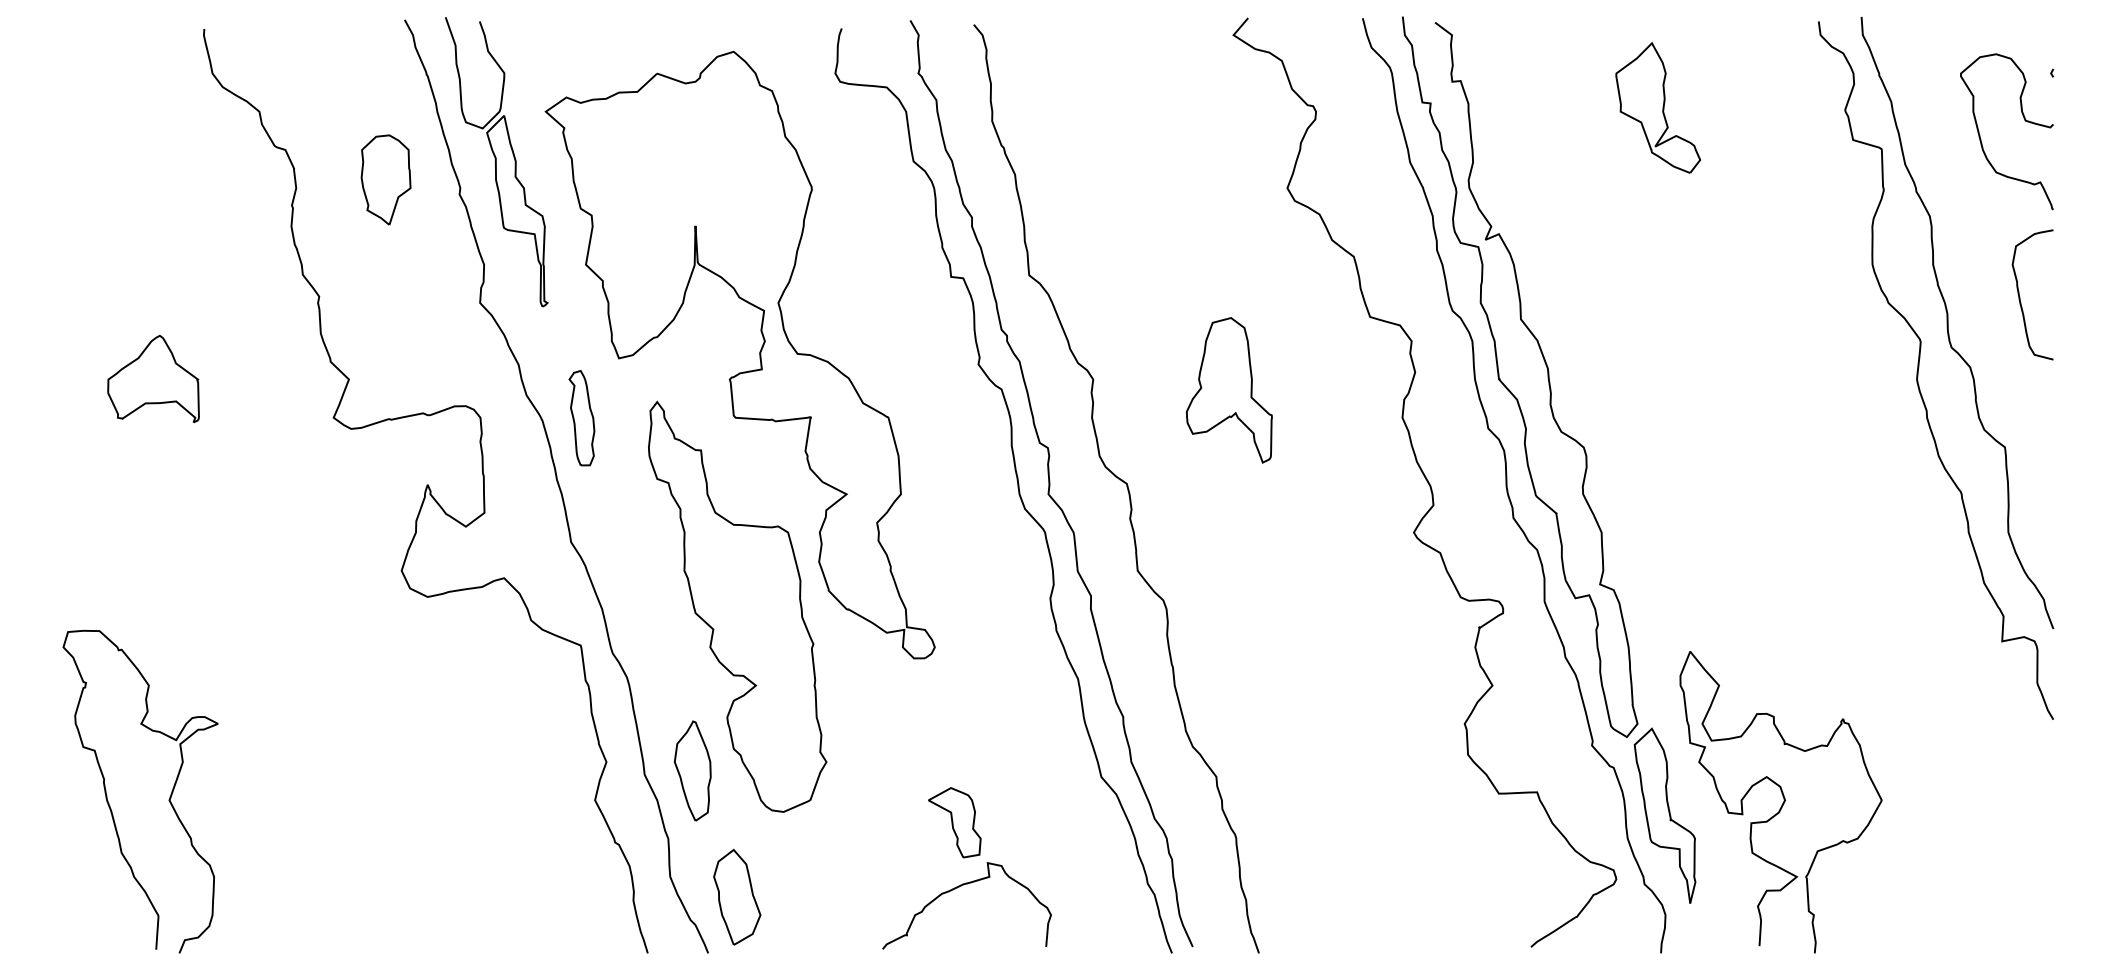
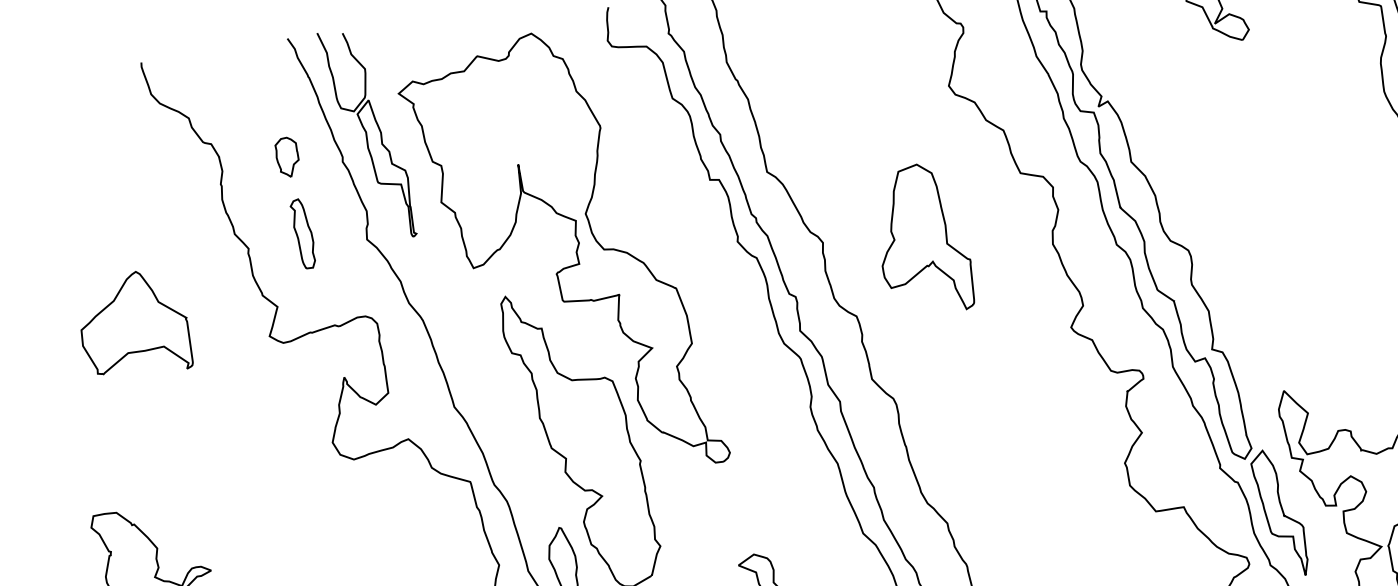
part: (385, 179) -> (287, 157), size x0.6
part: (153, 378) -> (134, 323), size x1.6
part: (1229, 390) -> (923, 239), size x1.4
part: (581, 418) -> (302, 234), moved

